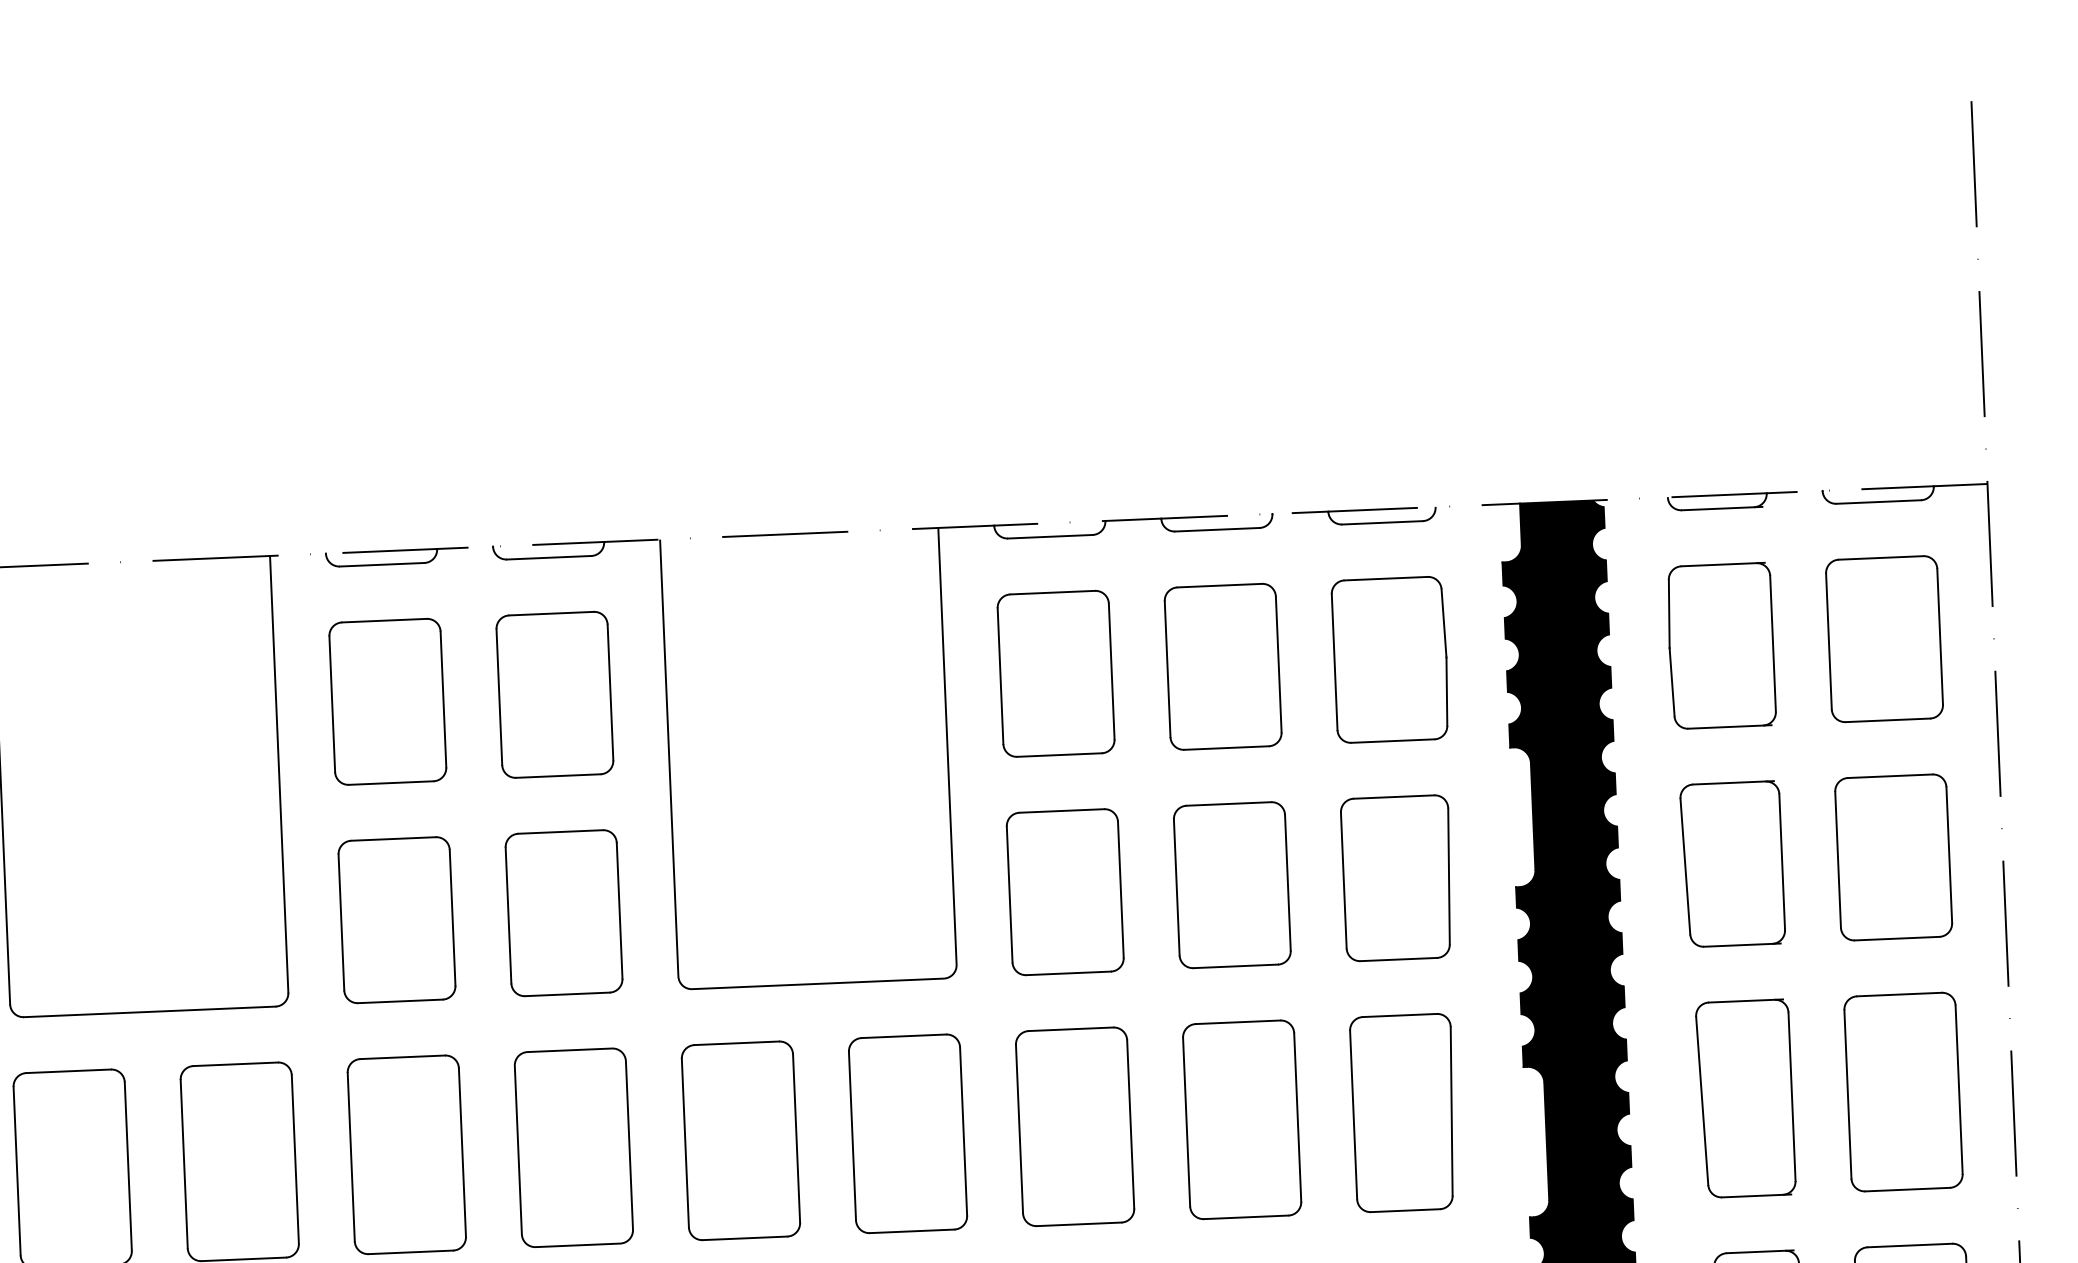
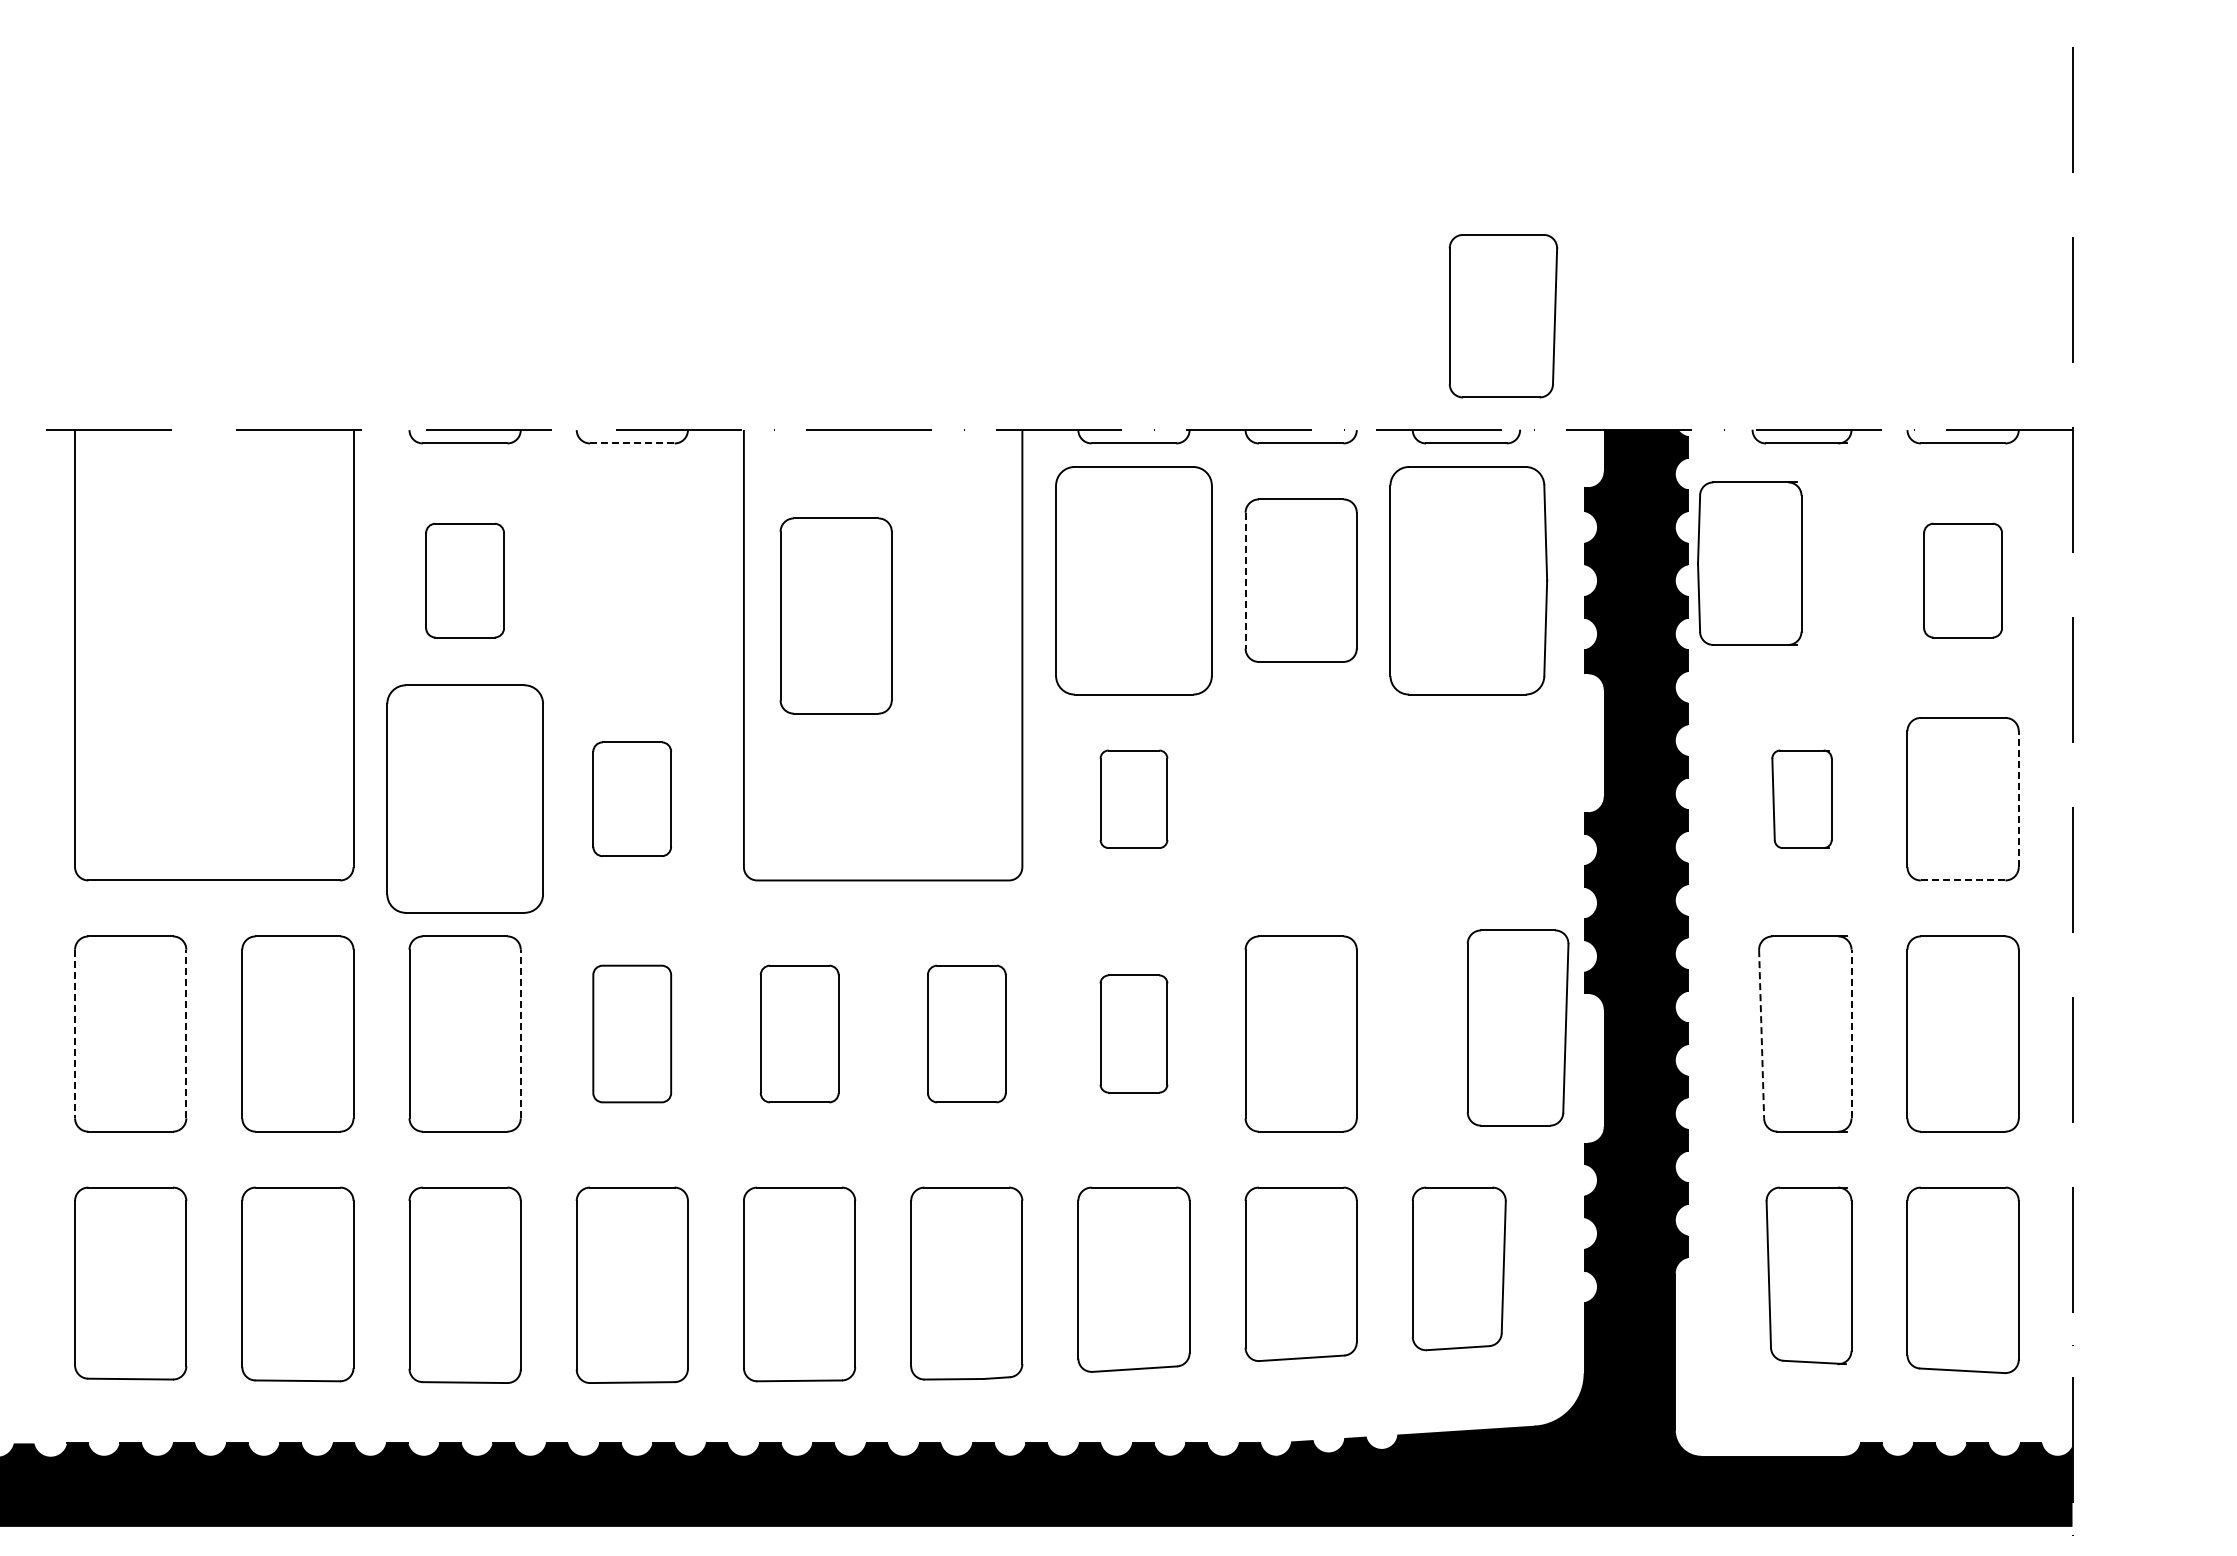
line: (549, 557) -> (632, 443), solid -> dashed
part: (1883, 638) -> (1962, 580), size x0.7
part: (1721, 645) -> (1749, 563), moved
part: (1390, 659) -> (1468, 580), size x1.4
line: (1167, 669) -> (1245, 580), solid -> dashed
part: (1055, 673) -> (1133, 580), size x1.4
part: (554, 694) -> (631, 580), removed
part: (387, 701) -> (464, 580), size x0.7
part: (759, 721) -> (835, 615), added
line: (1949, 855) -> (2018, 799), solid -> dashed
part: (1732, 864) -> (1801, 799), size x0.6
part: (1397, 878) -> (1503, 316), moved
part: (1231, 885) -> (1300, 799), removed
part: (1064, 892) -> (1133, 799), size x0.6
part: (563, 913) -> (631, 799), size x0.7
part: (396, 920) -> (464, 799), size x1.4
line: (1897, 938) -> (1963, 880), solid -> dashed
line: (1791, 1096) -> (1851, 1033), solid -> dashed
line: (1702, 1100) -> (1761, 1034), solid -> dashed
part: (1403, 1112) -> (1517, 1027), moved
part: (1074, 1126) -> (1133, 1033), size x0.6
part: (907, 1133) -> (966, 1033), size x0.7
part: (740, 1140) -> (799, 1033), size x0.7
part: (573, 1147) -> (631, 1033), size x0.7
line: (462, 1151) -> (520, 1033), solid -> dashed
line: (128, 1165) -> (186, 1033), solid -> dashed
line: (17, 1171) -> (75, 1034), solid -> dashed

